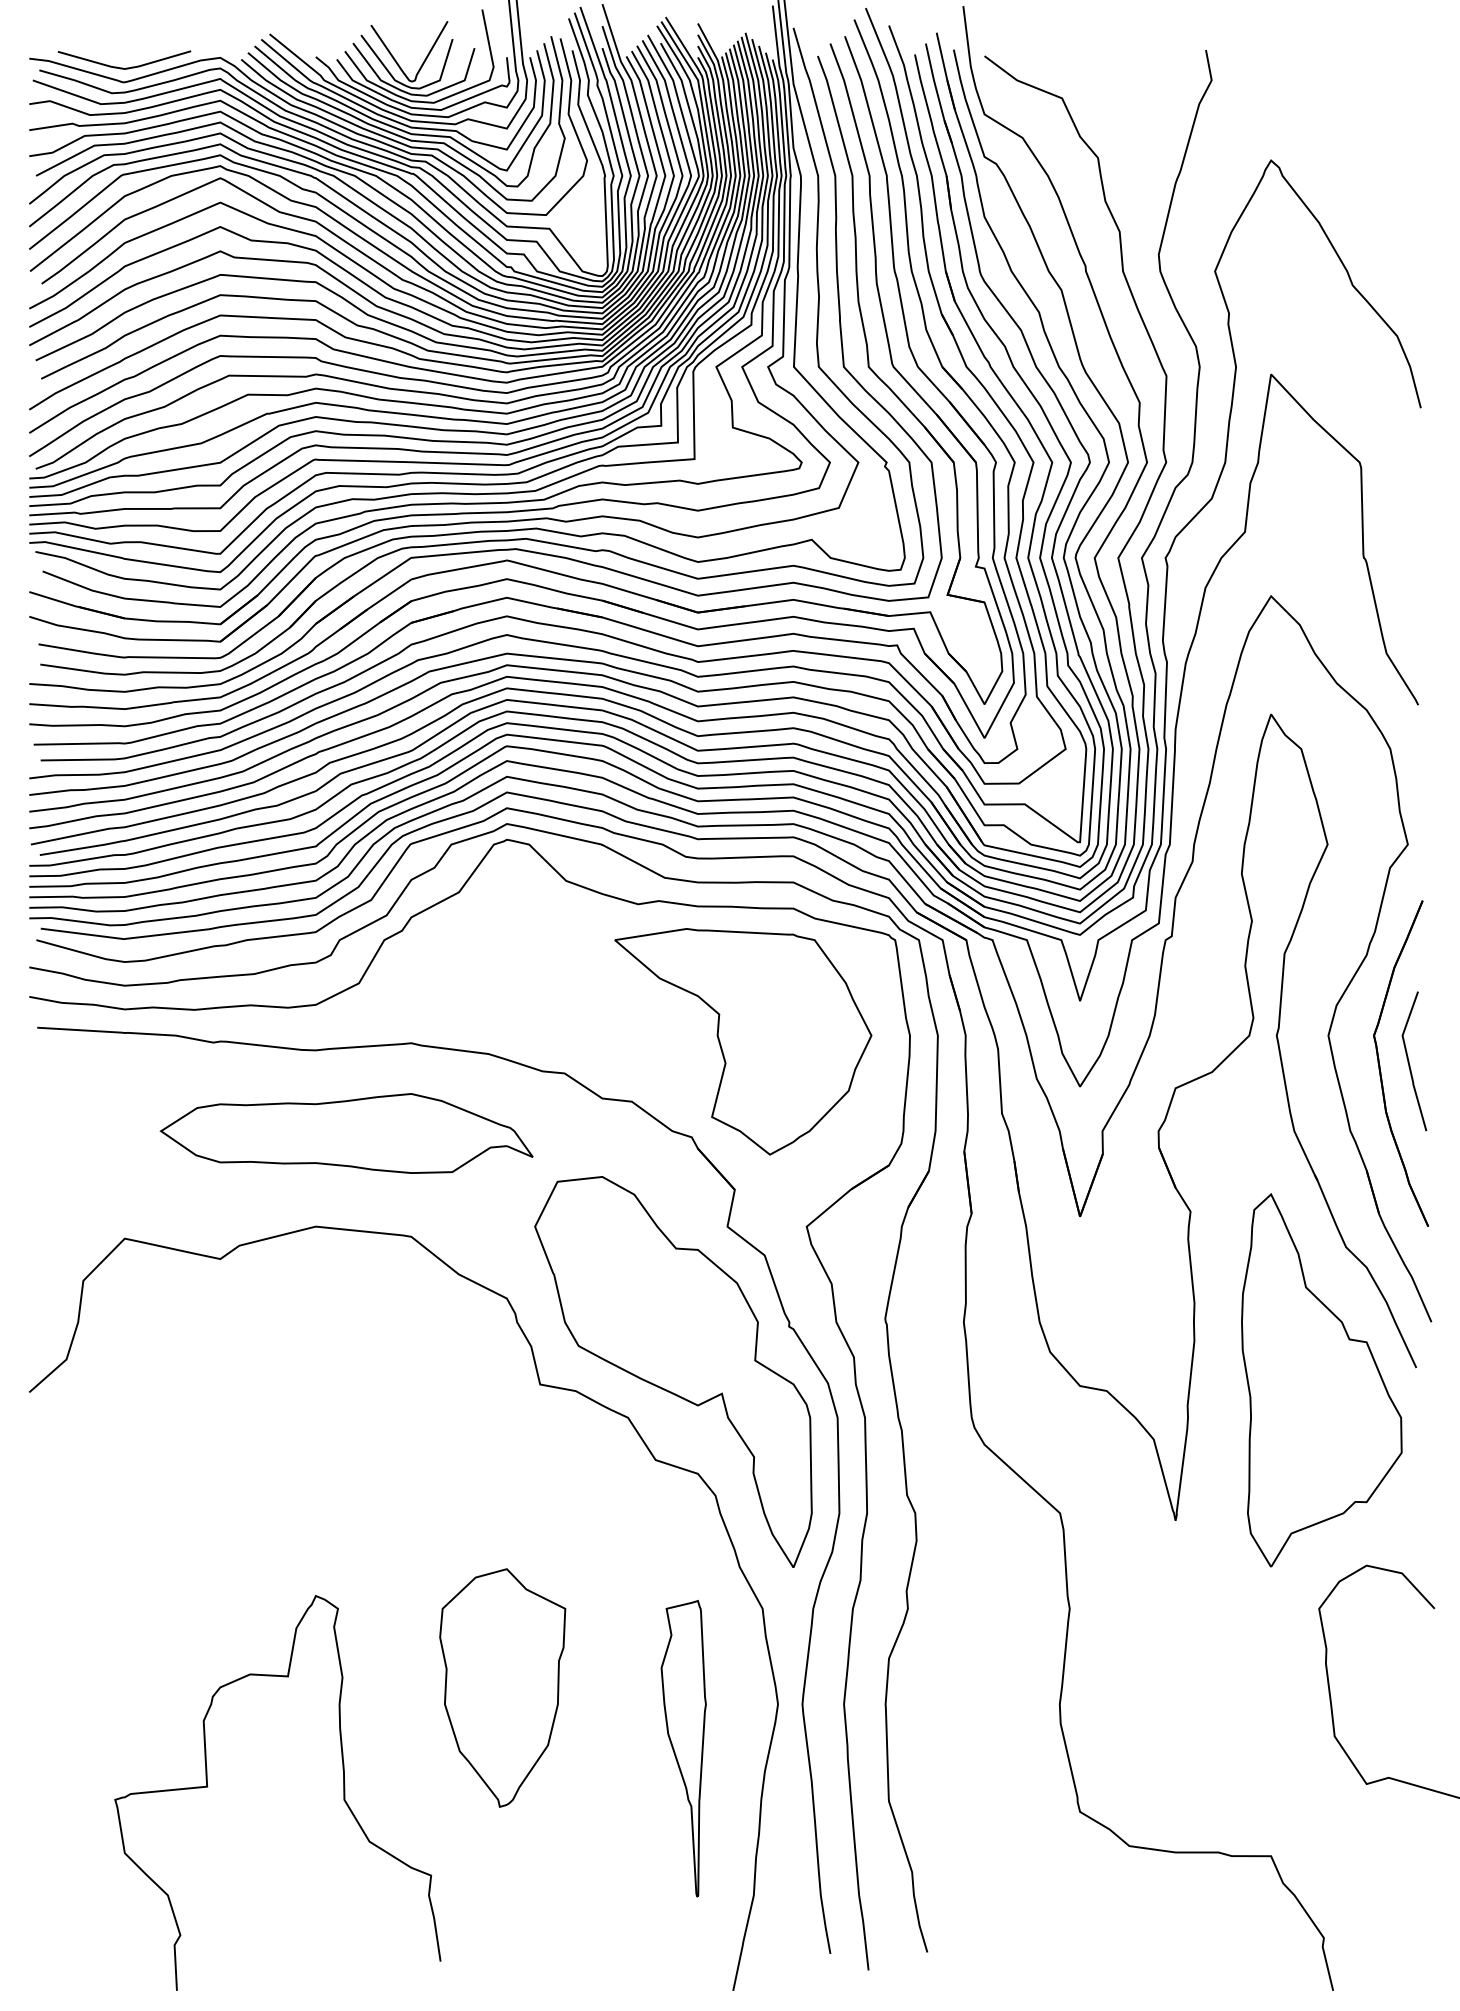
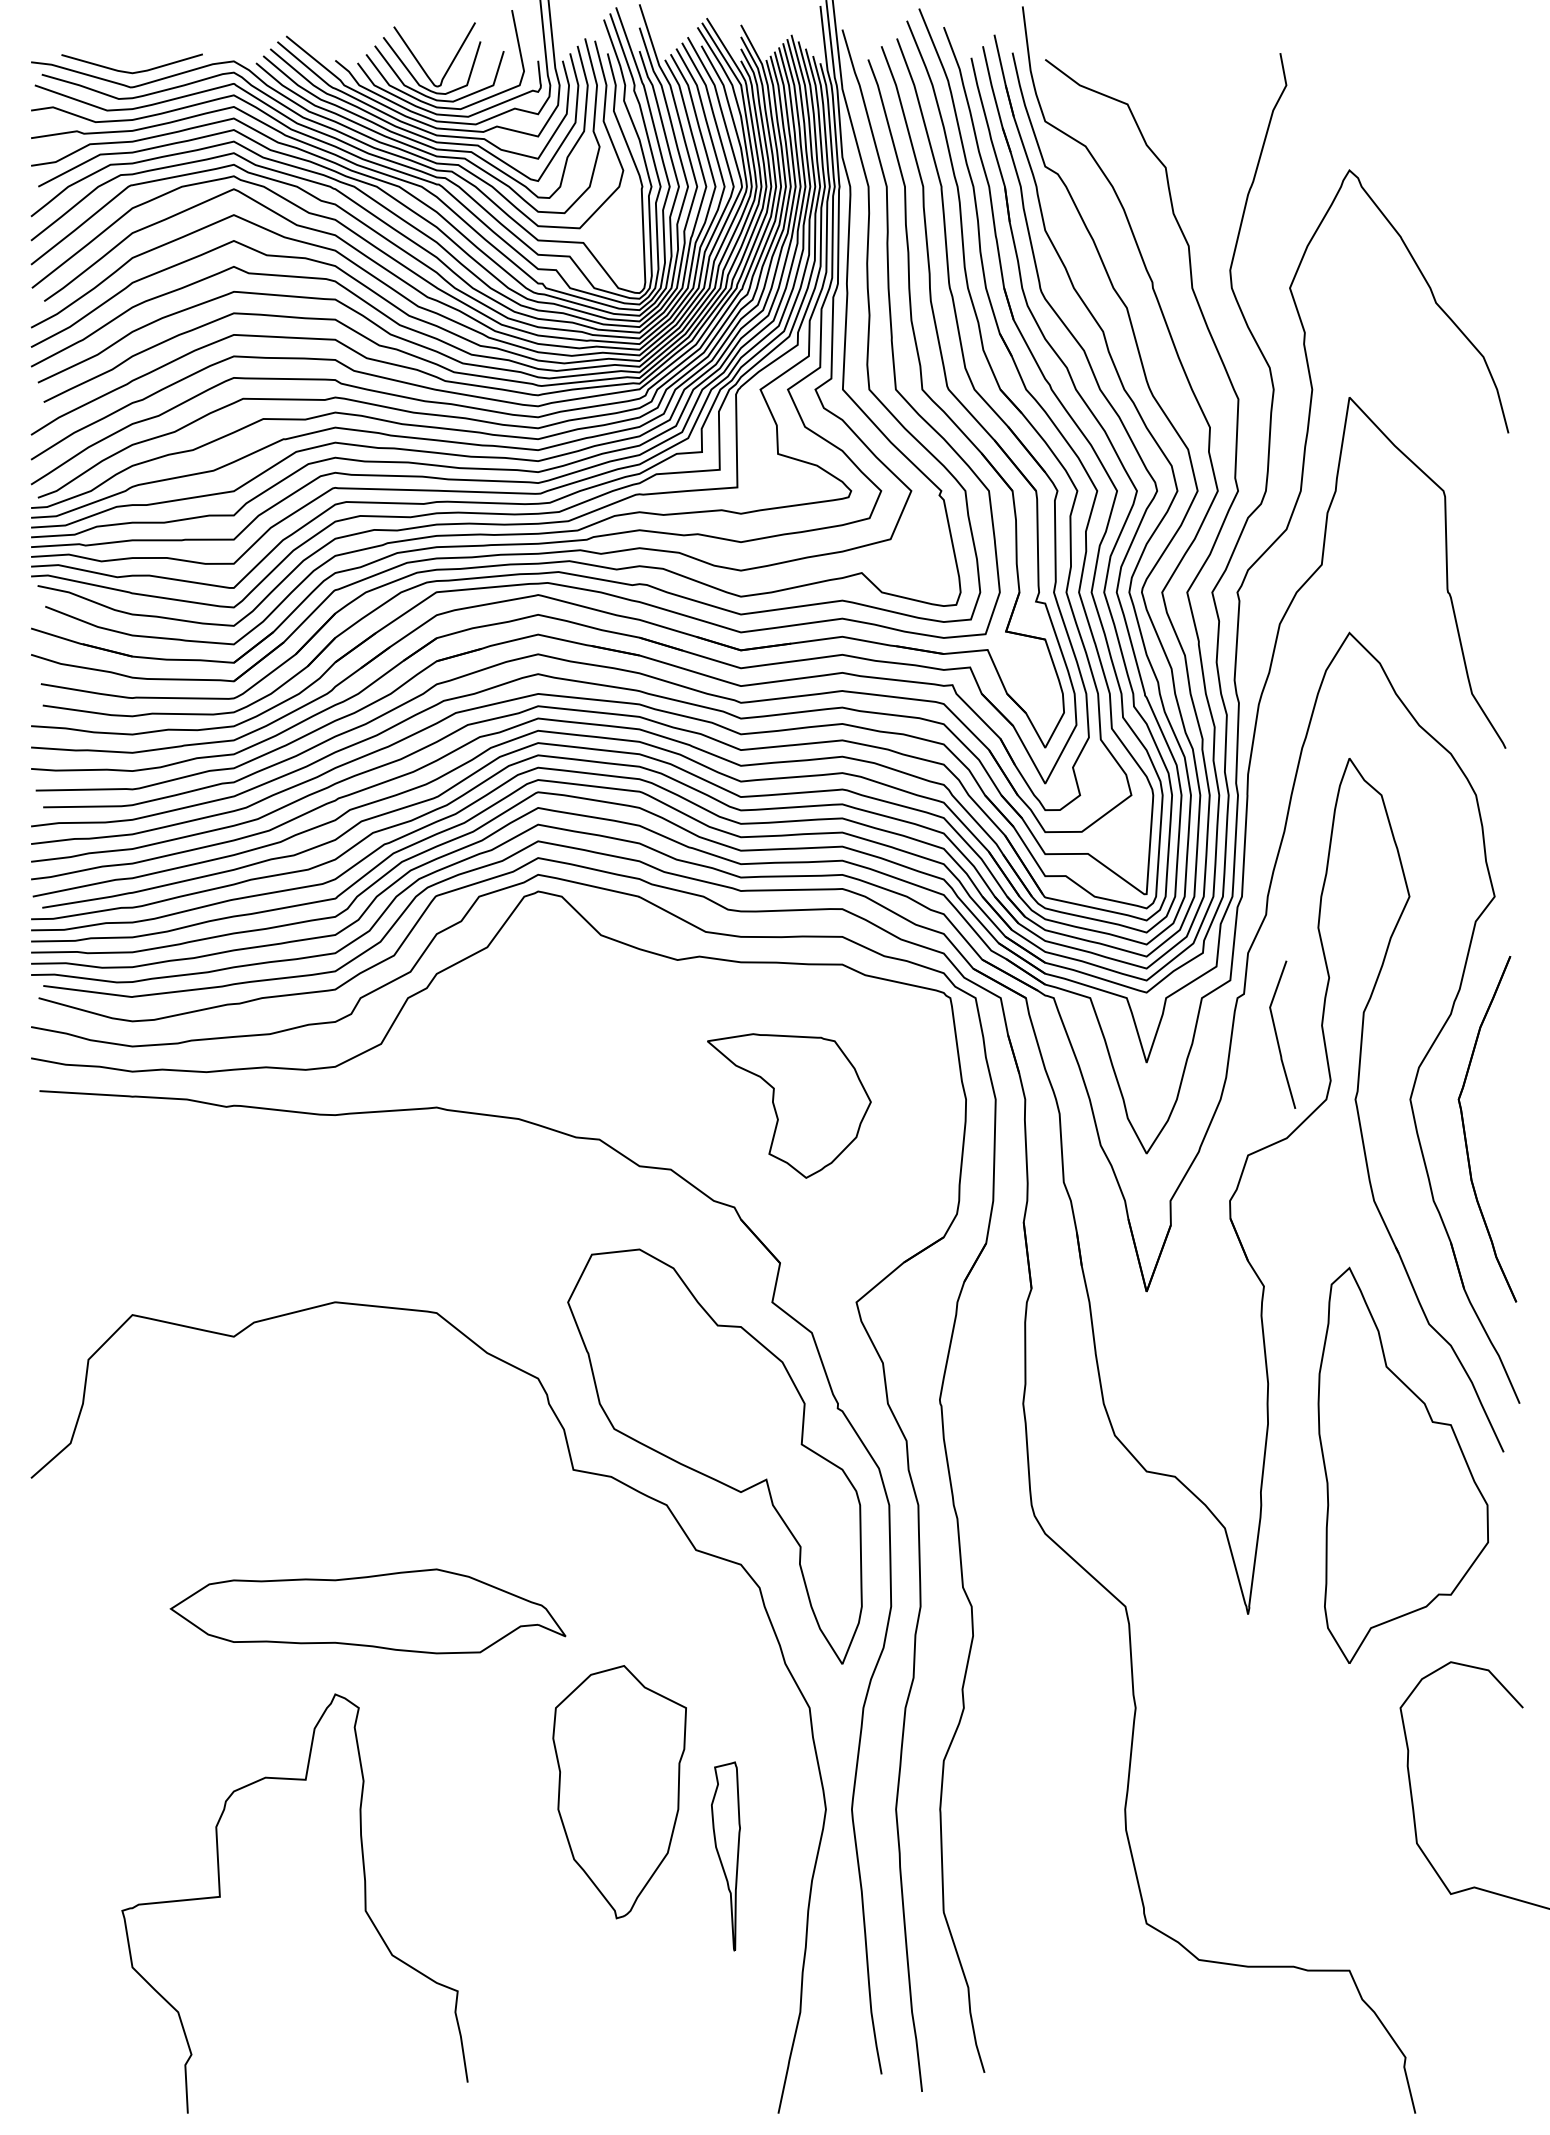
part: (743, 1041) -> (789, 1105), size x0.6
line: (1409, 1061) -> (1277, 1034), moved
part: (346, 1133) -> (367, 1611), moved
part: (502, 1688) -> (619, 1792), moved
part: (683, 1748) -> (725, 1856), size x0.6

